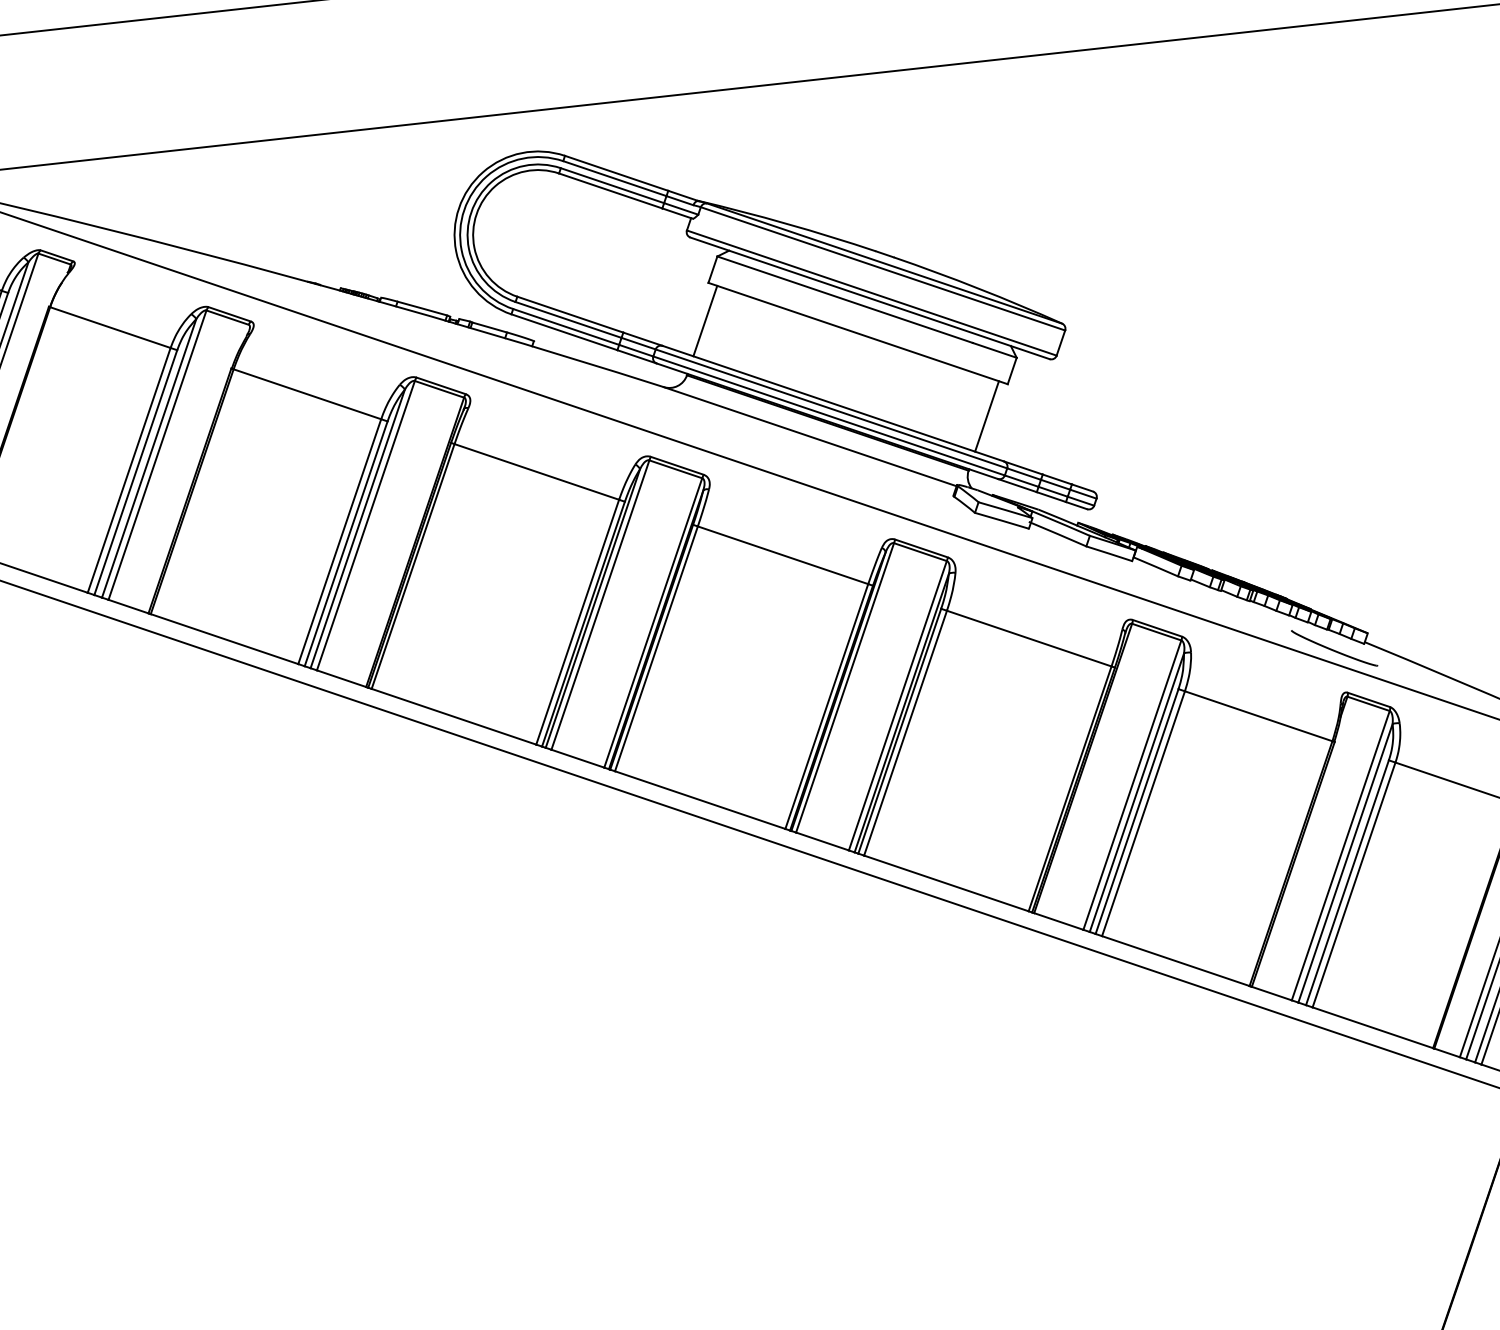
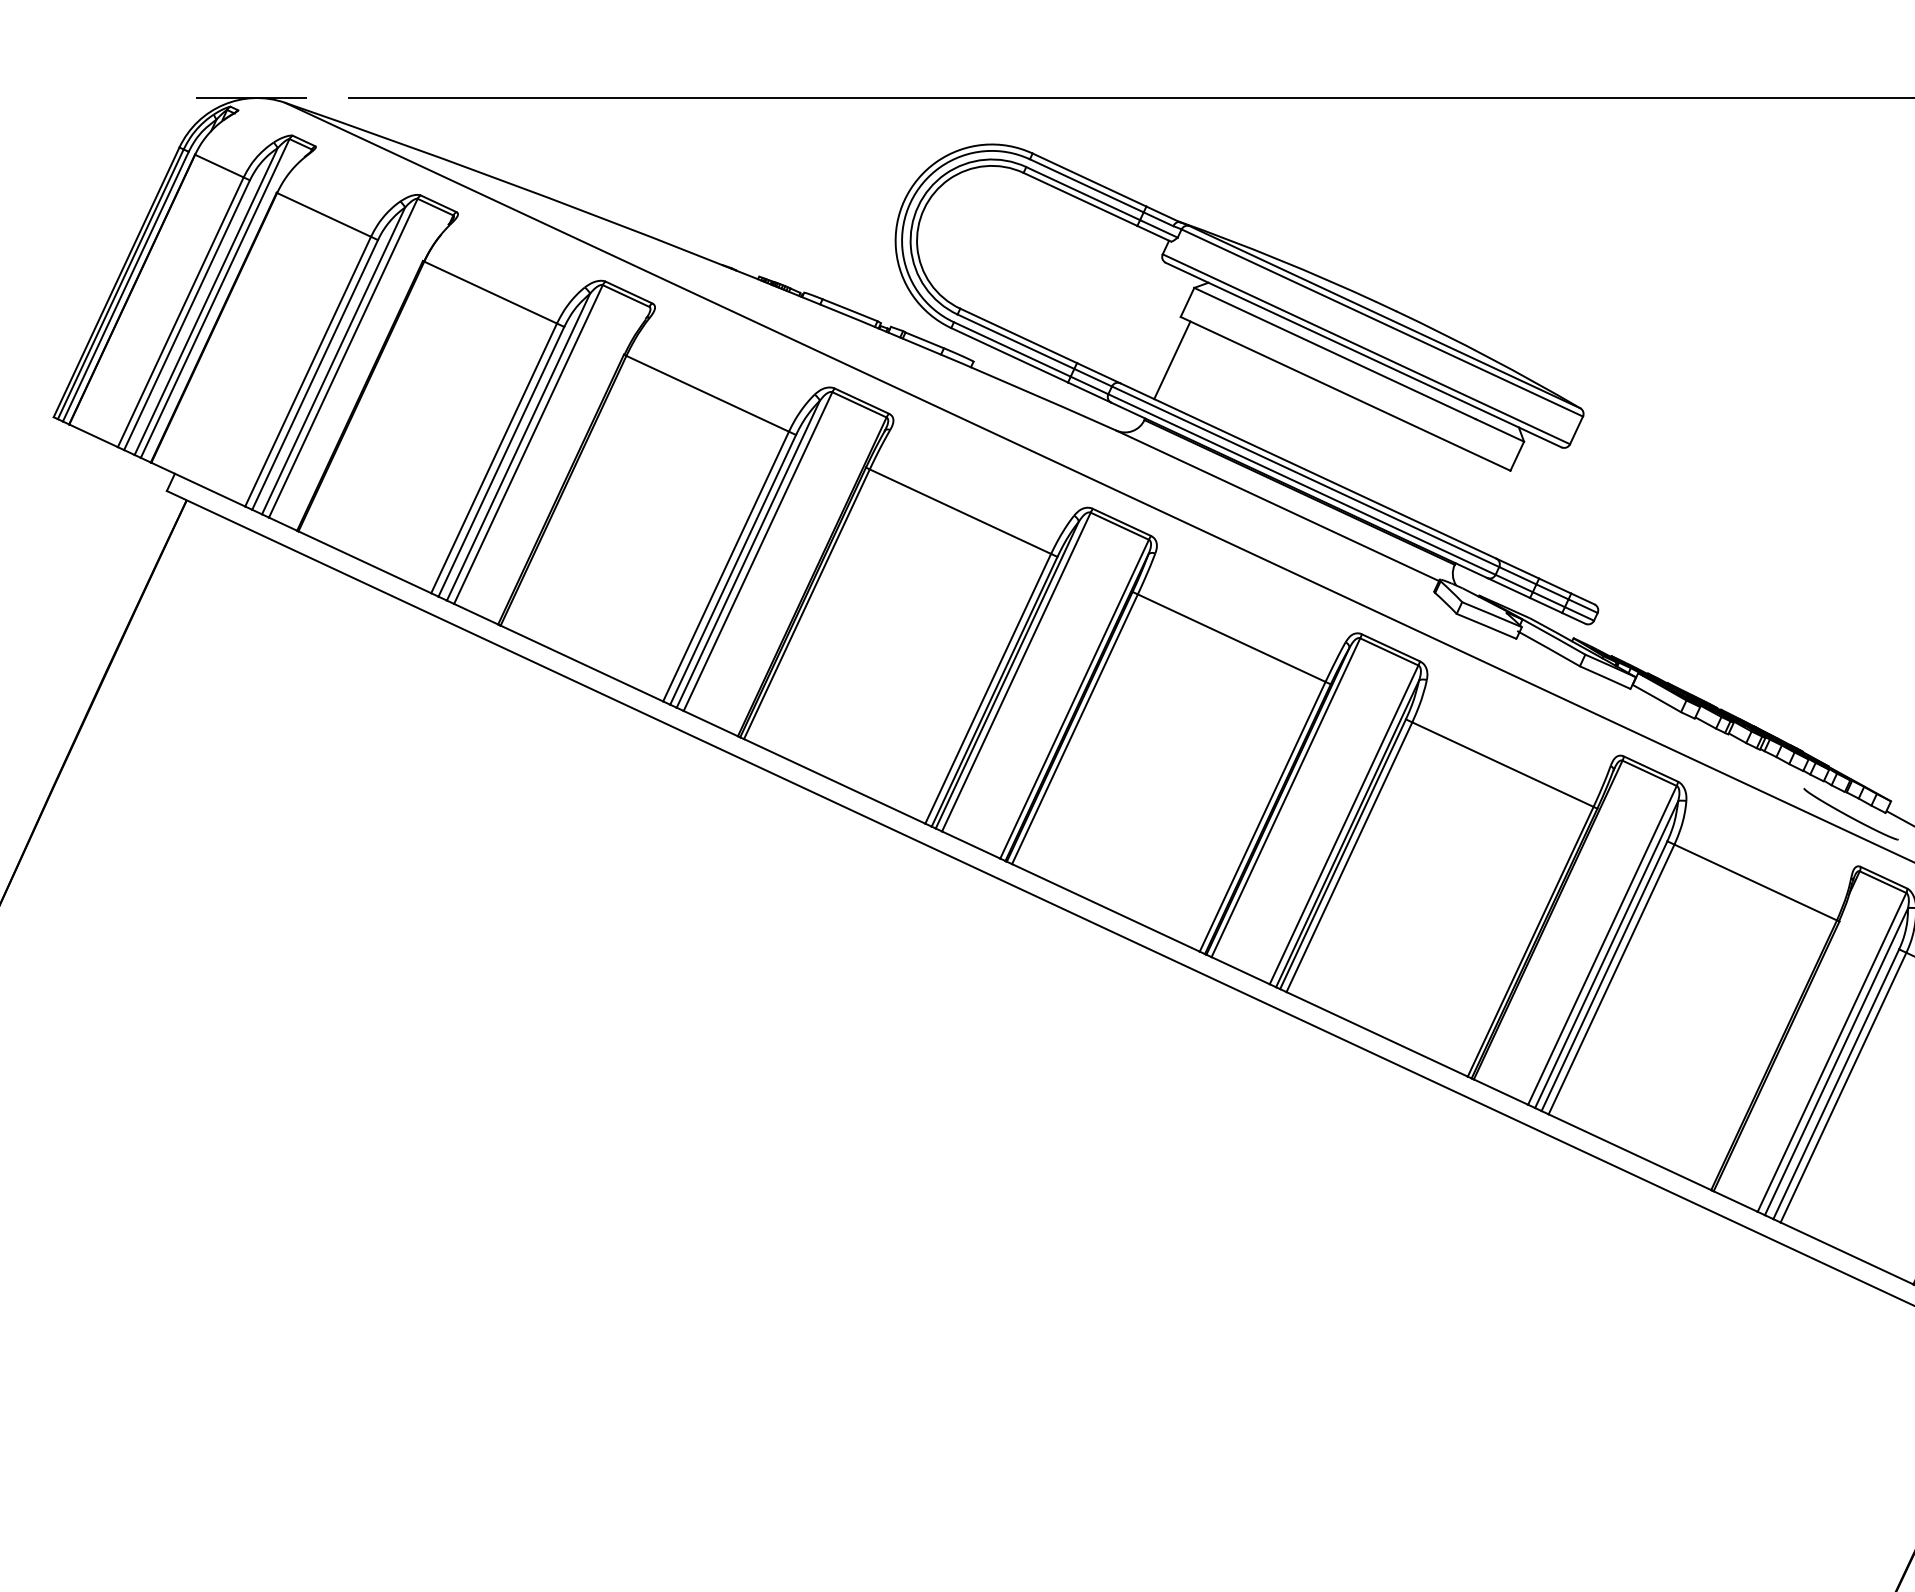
line: (986, 415) -> (1482, 504), removed

